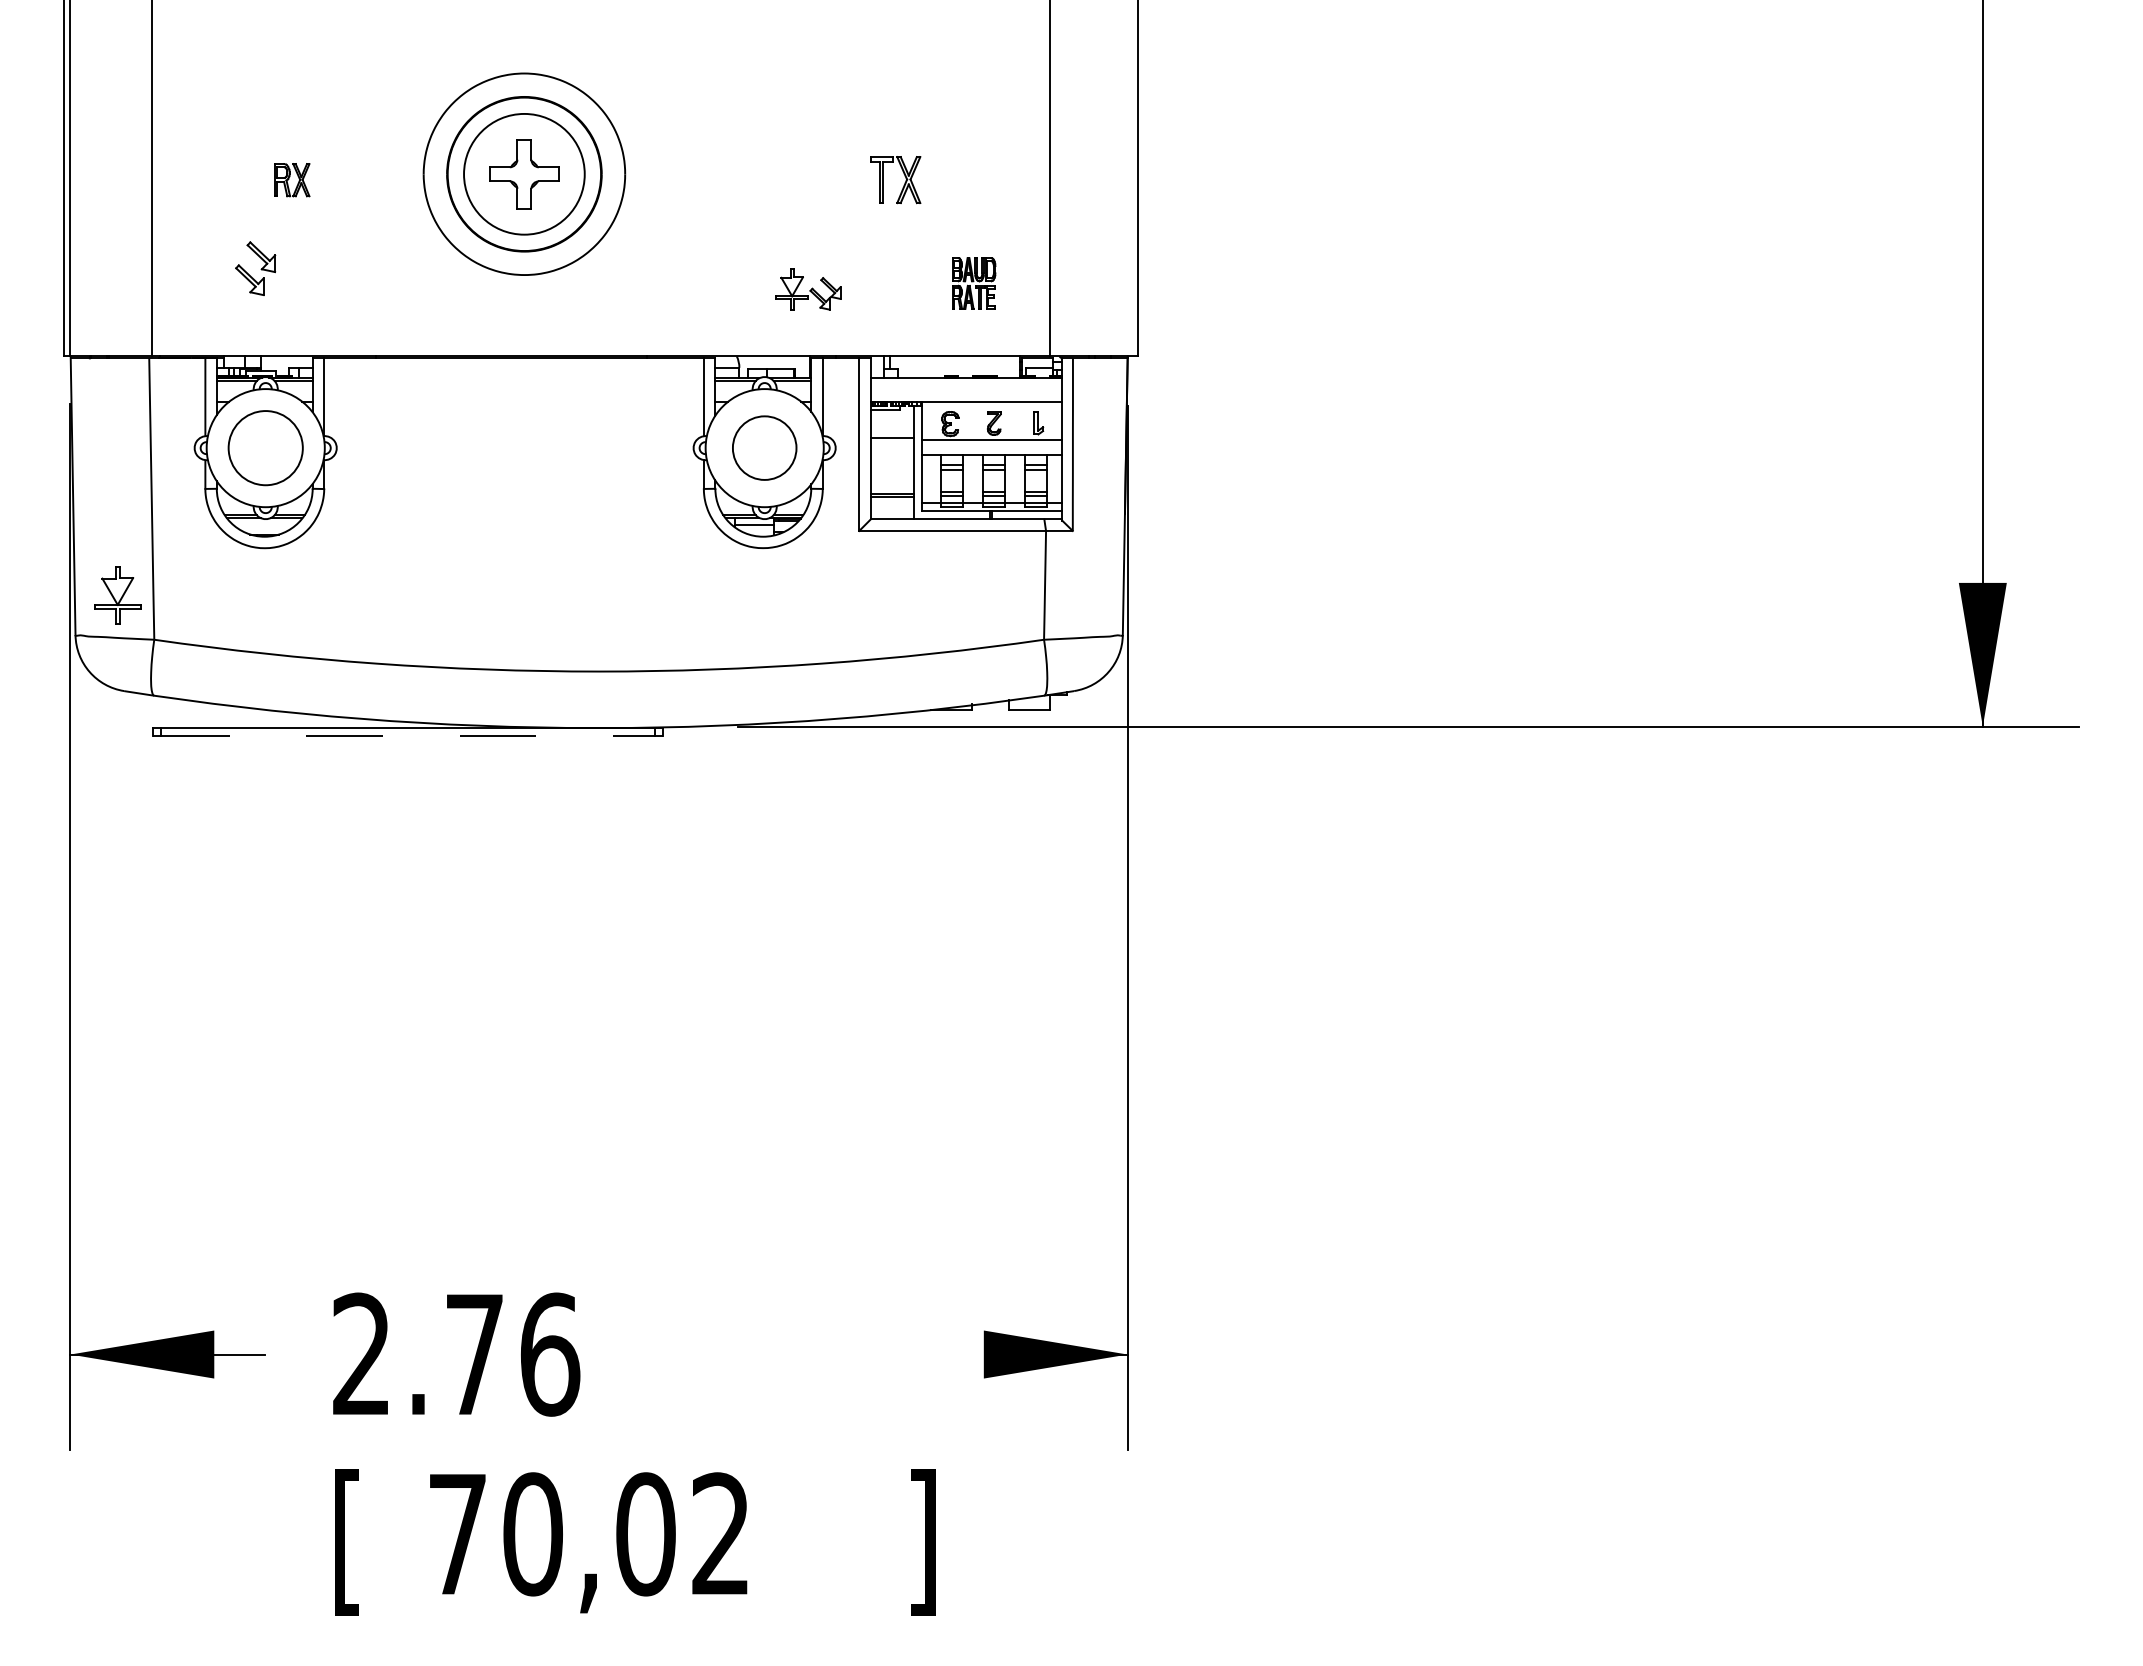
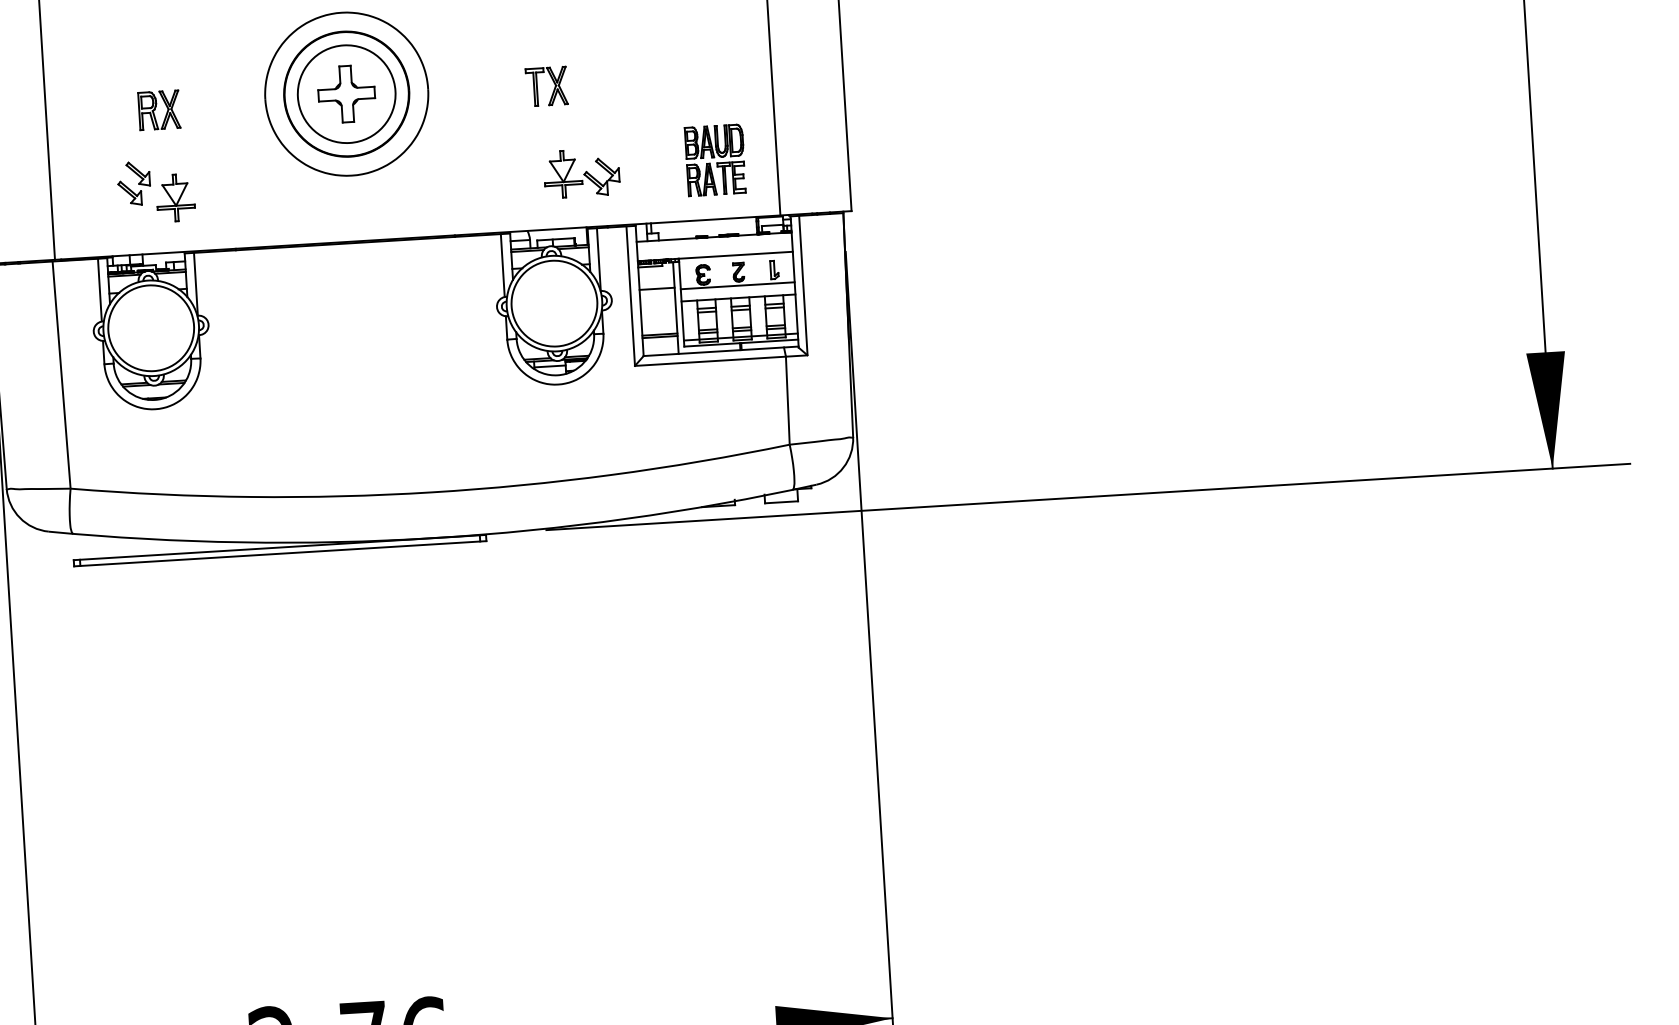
part: (291, 180) -> (158, 110), size x1.43
part: (904, 182) -> (554, 88), moved
part: (974, 283) -> (715, 160), size x1.67
part: (808, 289) -> (582, 173), size x1.43
circle: (265, 448) -> (151, 328), size x1.43
circle: (764, 448) -> (554, 303), size x1.67
part: (117, 595) -> (175, 198), moved
line: (408, 735) -> (280, 553), dashed -> solid

